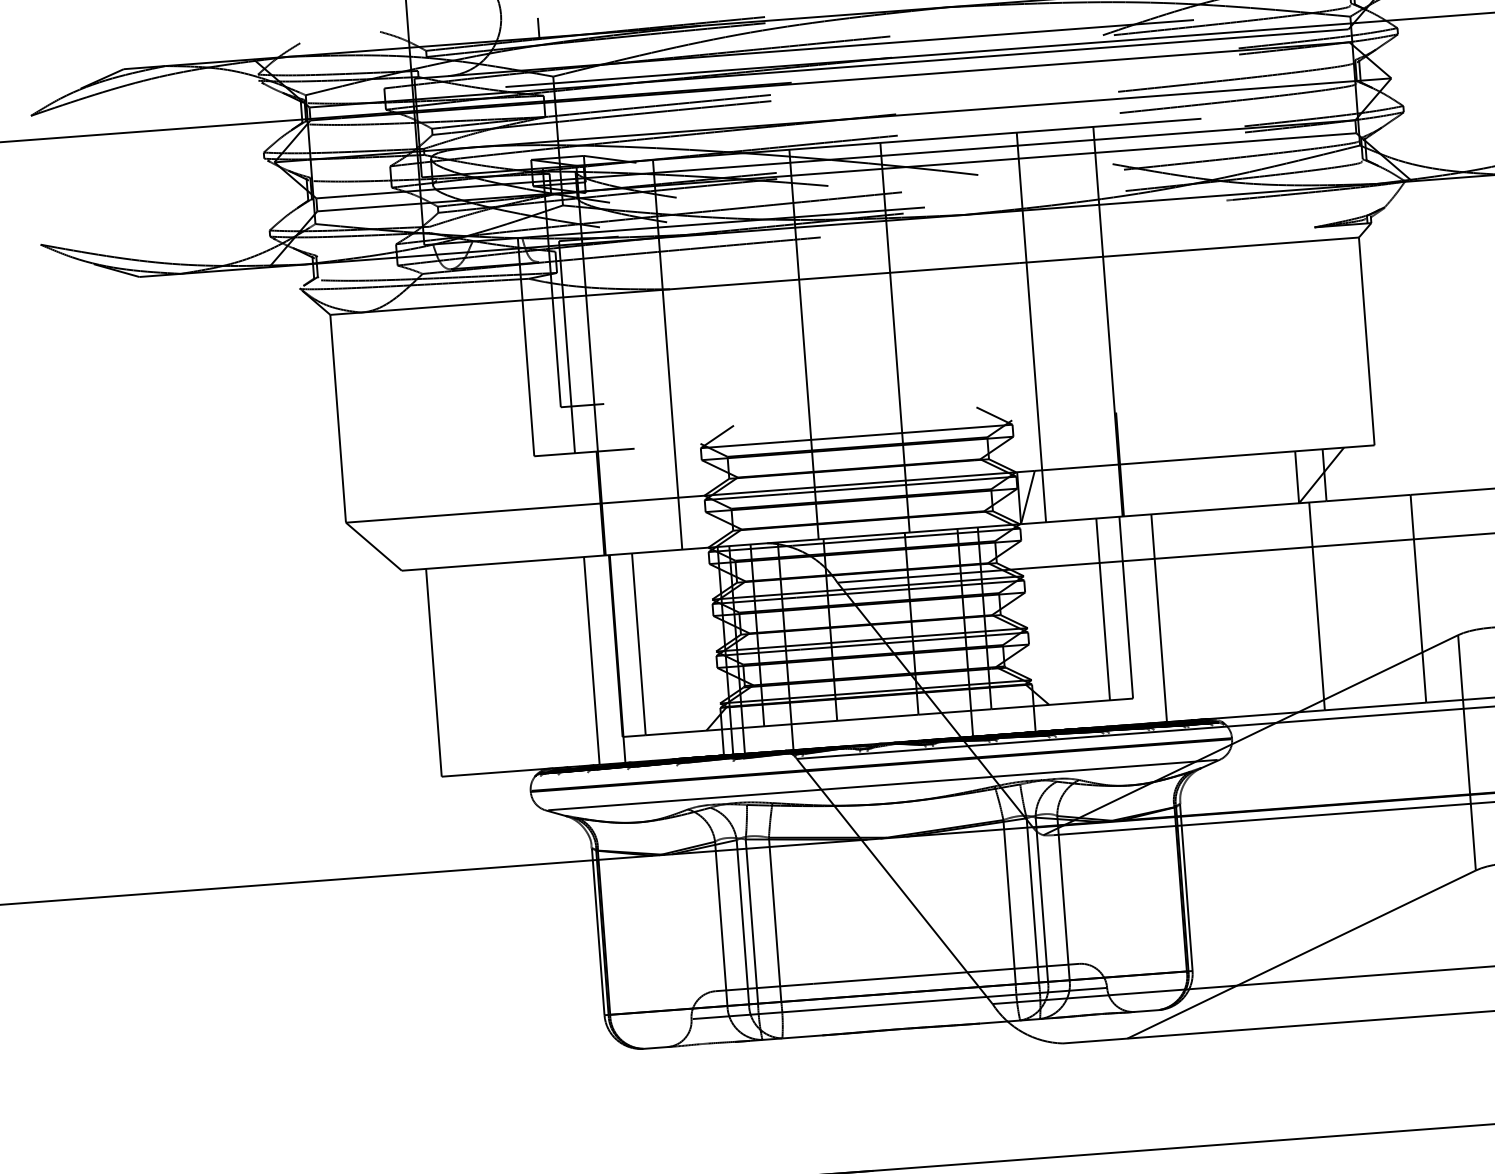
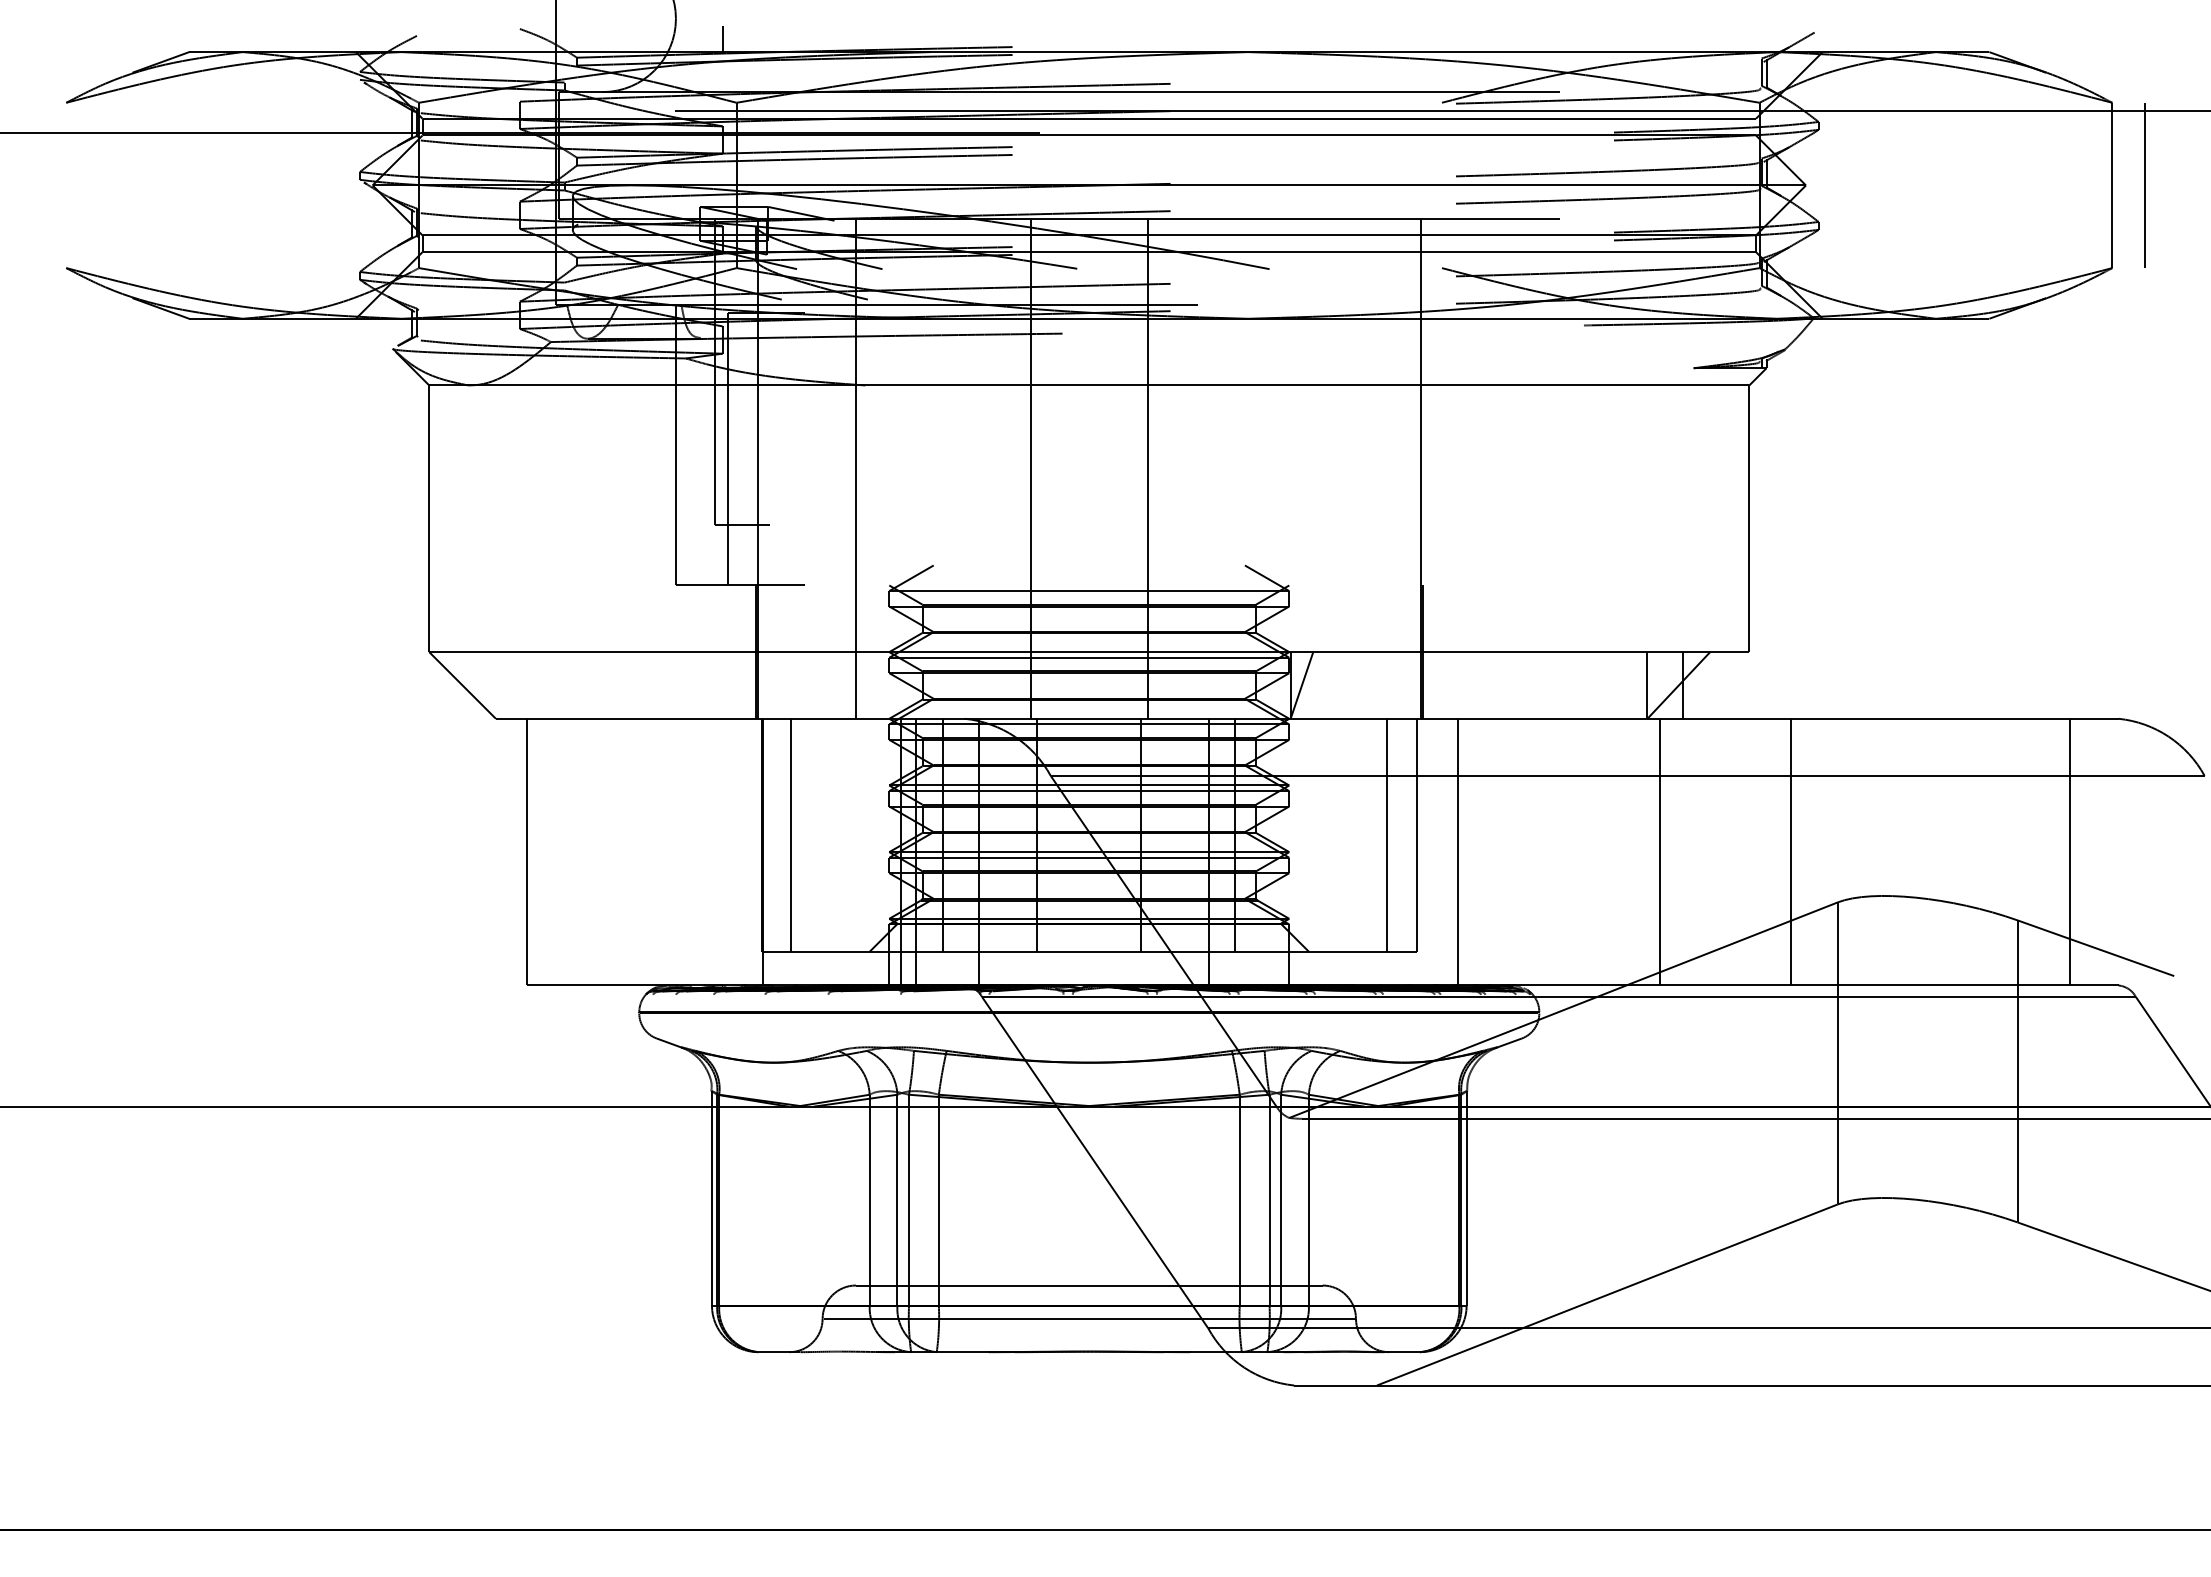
line: (1031, 327) -> (1322, 468), removed
line: (591, 660) -> (729, 851), removed
line: (882, 785) -> (1088, 1038), removed

